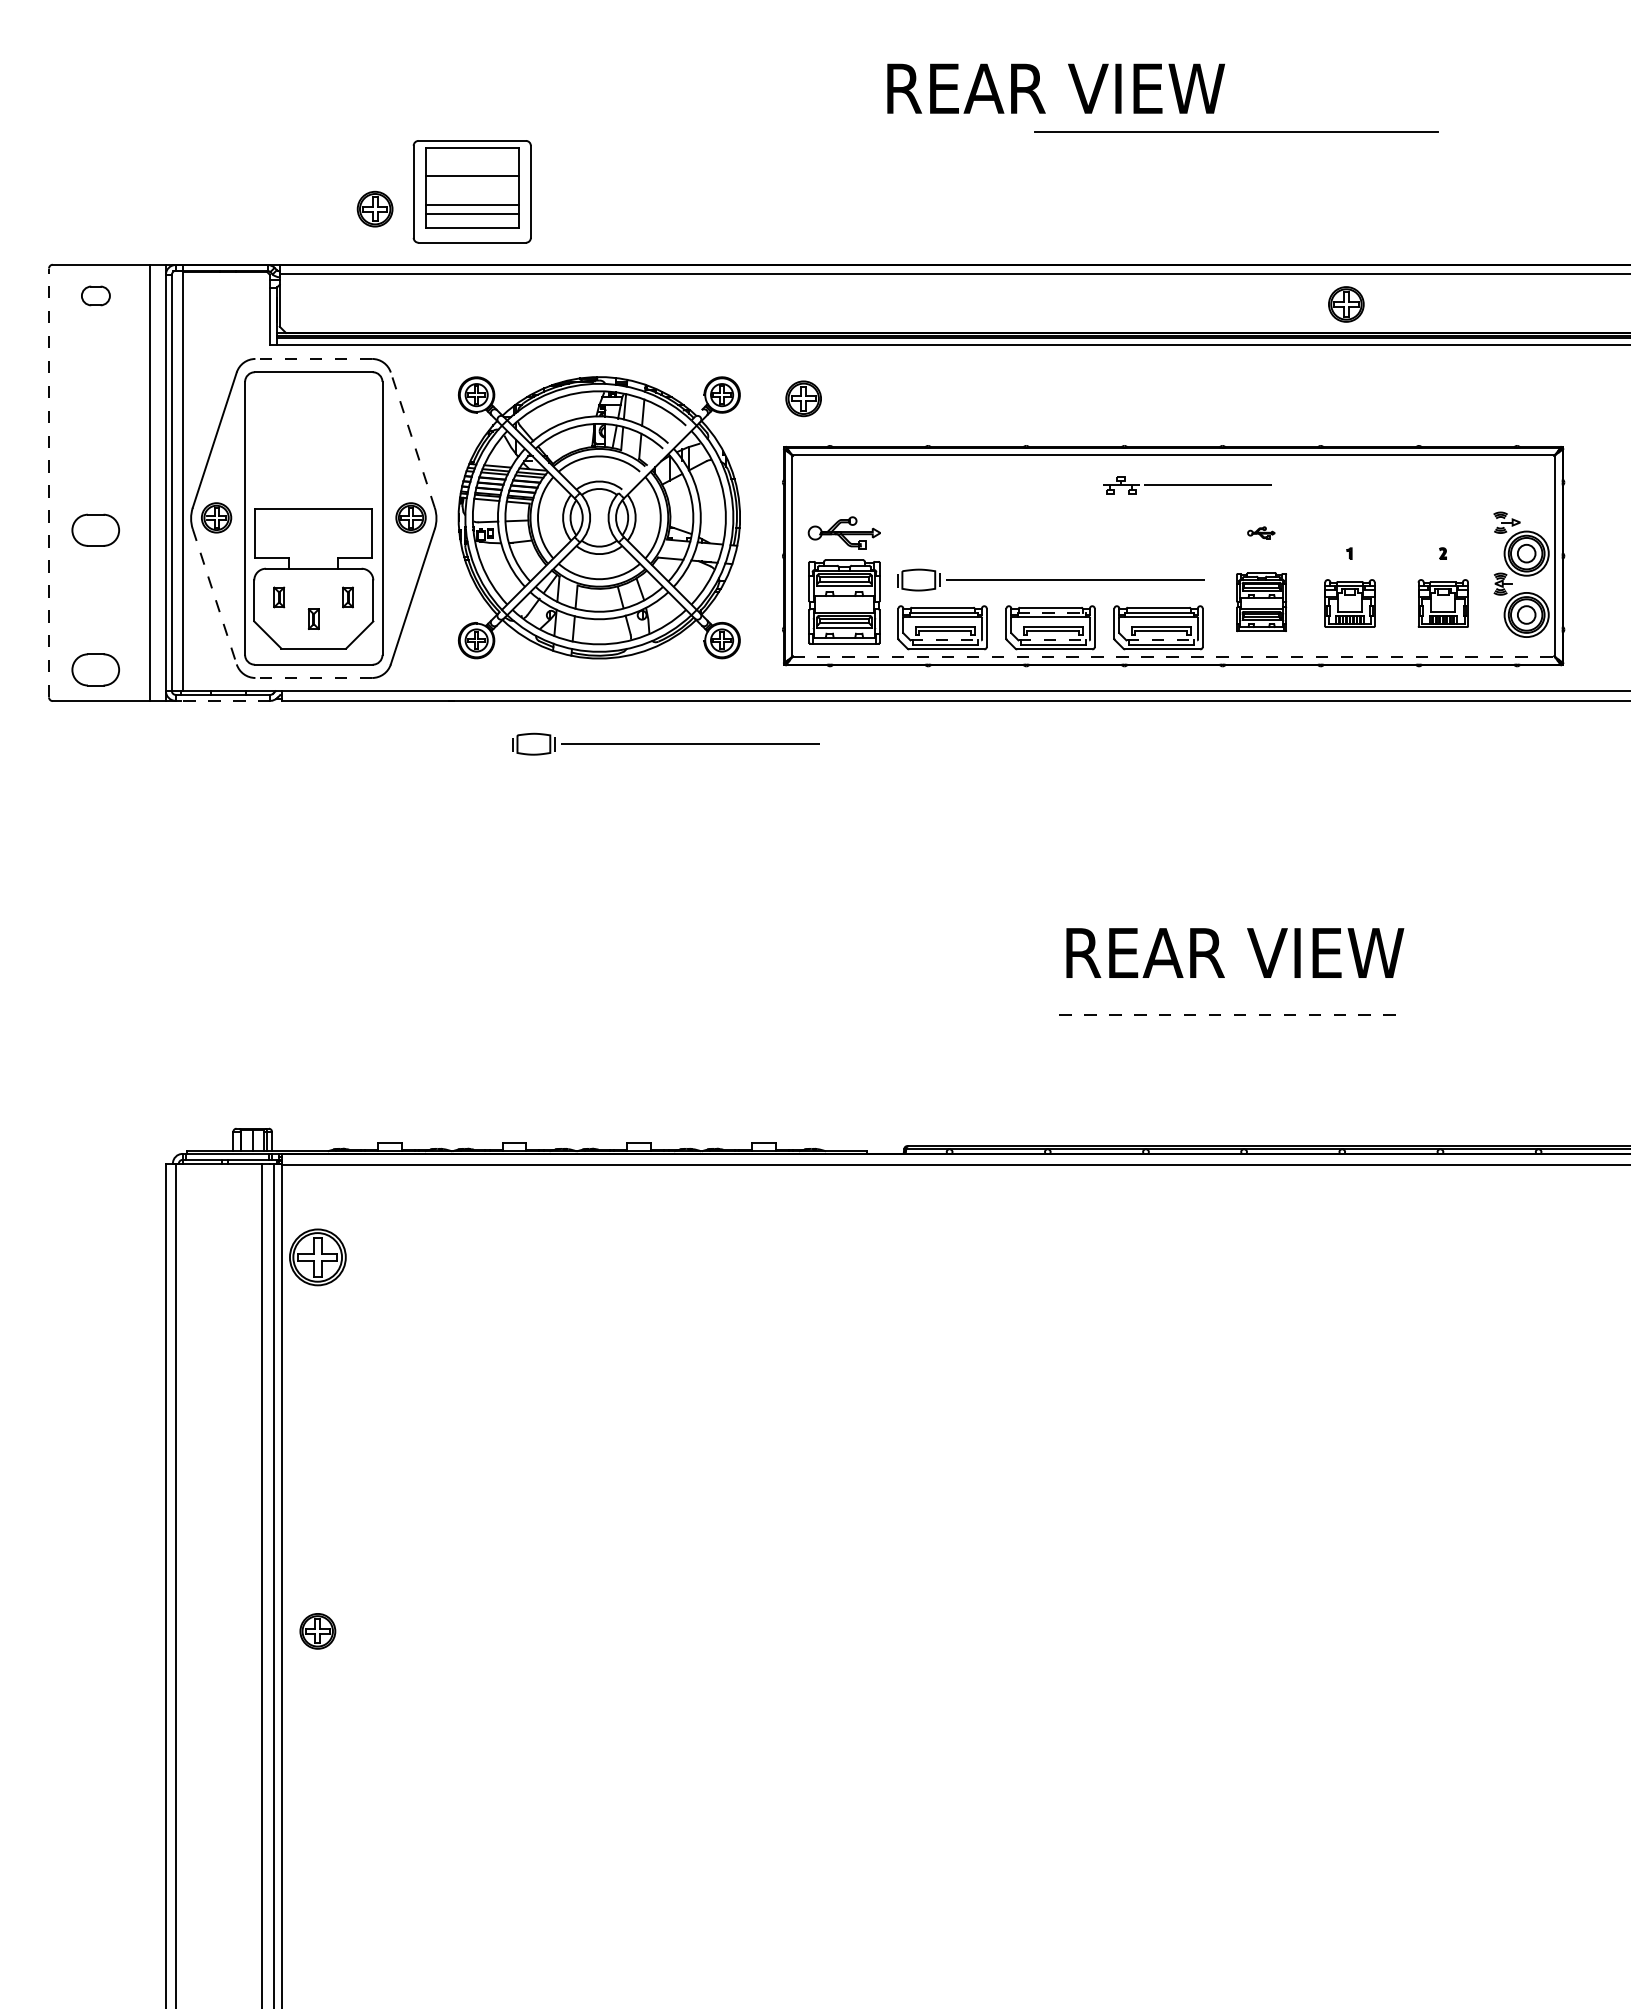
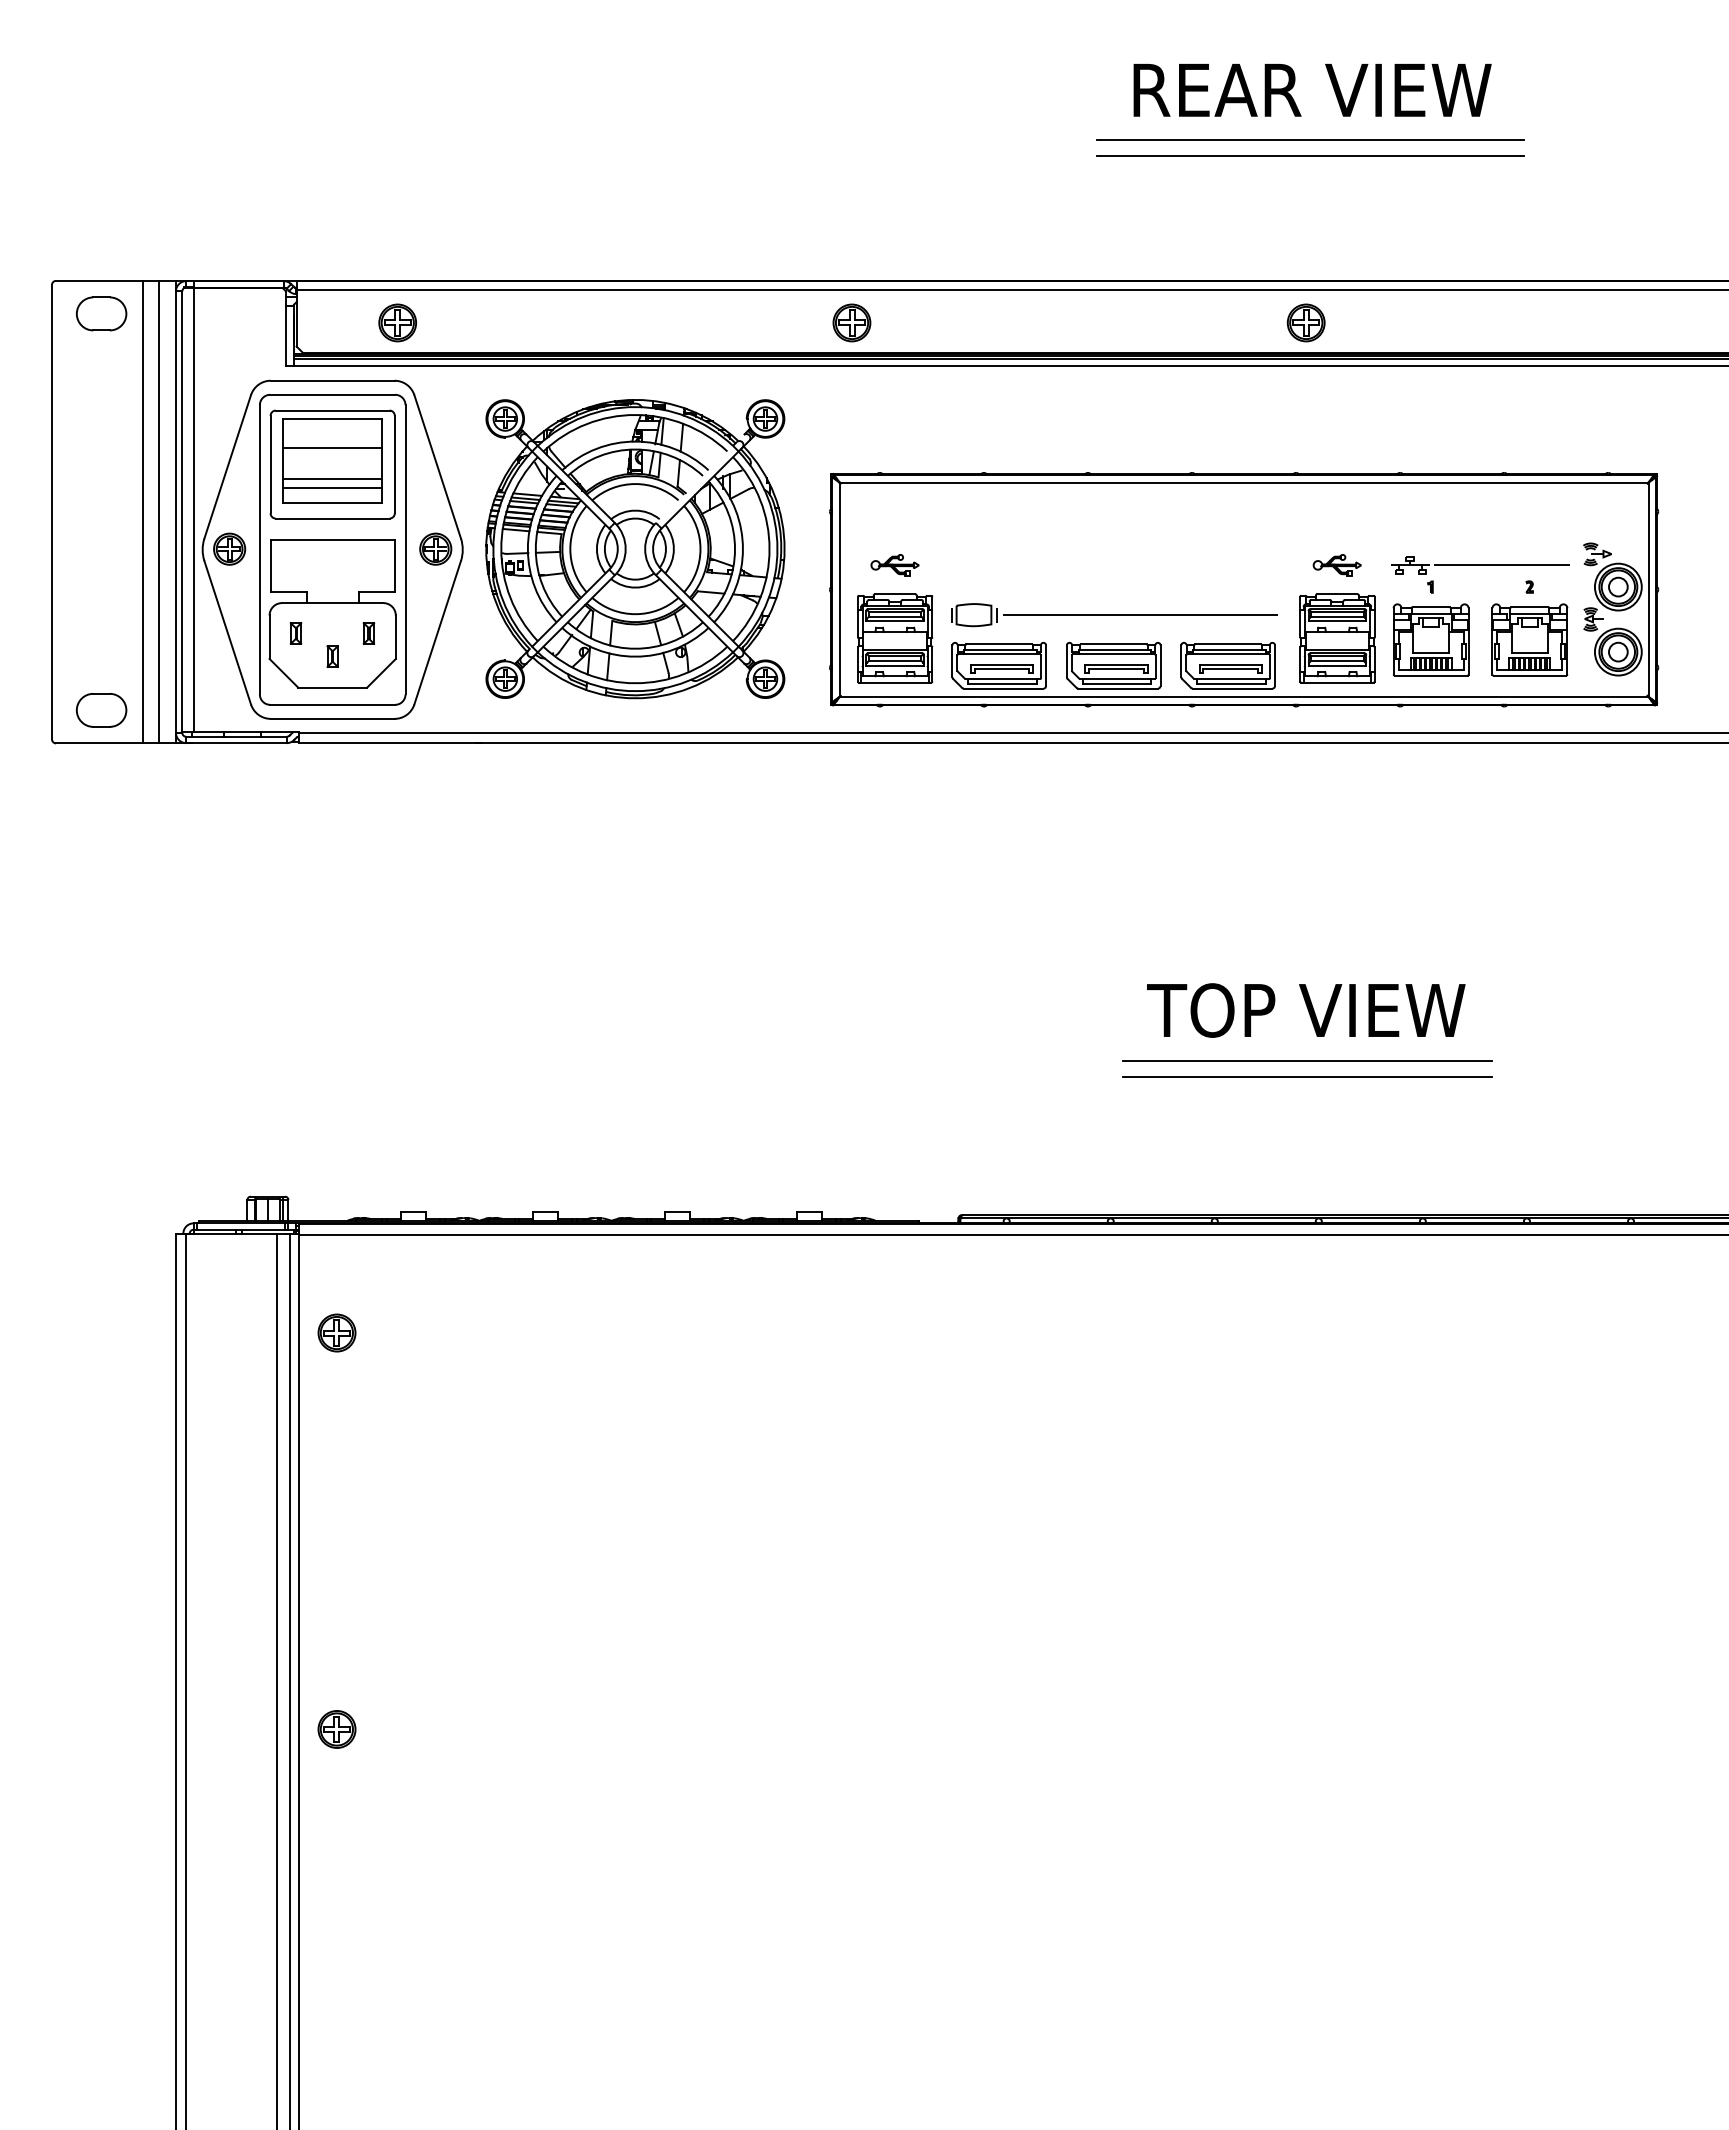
text: (1056, 88) -> (1312, 90), moved
line: (1236, 147) -> (1310, 156), added
part: (472, 191) -> (332, 464), moved
part: (374, 208) -> (397, 322), moved
part: (95, 295) -> (101, 313), size x1.67
part: (1345, 304) -> (1305, 322), moved
line: (313, 358) -> (332, 380), dashed -> solid
part: (803, 398) -> (851, 322), moved
line: (412, 439) -> (437, 466), dashed -> solid
line: (49, 482) -> (52, 511), dashed -> solid
line: (134, 482) -> (142, 511), added
part: (1187, 485) -> (1480, 565), moved
part: (95, 530) -> (101, 562), removed
part: (843, 533) -> (894, 565), size x0.62
part: (1260, 533) -> (1336, 565), size x1.67
line: (214, 597) -> (227, 633), dashed -> solid
part: (1261, 602) -> (1337, 638), size x1.43
part: (1349, 603) -> (1430, 639), size x1.43
part: (1442, 603) -> (1529, 639), size x1.43
line: (1052, 612) -> (1115, 649), dashed -> solid
line: (946, 640) -> (1003, 679), dashed -> solid
line: (1054, 640) -> (1117, 679), dashed -> solid
line: (1162, 640) -> (1232, 679), dashed -> solid
line: (1173, 656) -> (1244, 696), dashed -> solid
line: (313, 677) -> (332, 718), dashed -> solid
line: (223, 701) -> (236, 743), dashed -> solid
part: (666, 744) -> (706, 789), removed
text: (1235, 953) -> (1309, 1010), REAR VIEW -> TOP VIEW
line: (1233, 1000) -> (1307, 1060), added
line: (1233, 1015) -> (1307, 1076), dashed -> solid
part: (317, 1256) -> (336, 1332), size x0.62

